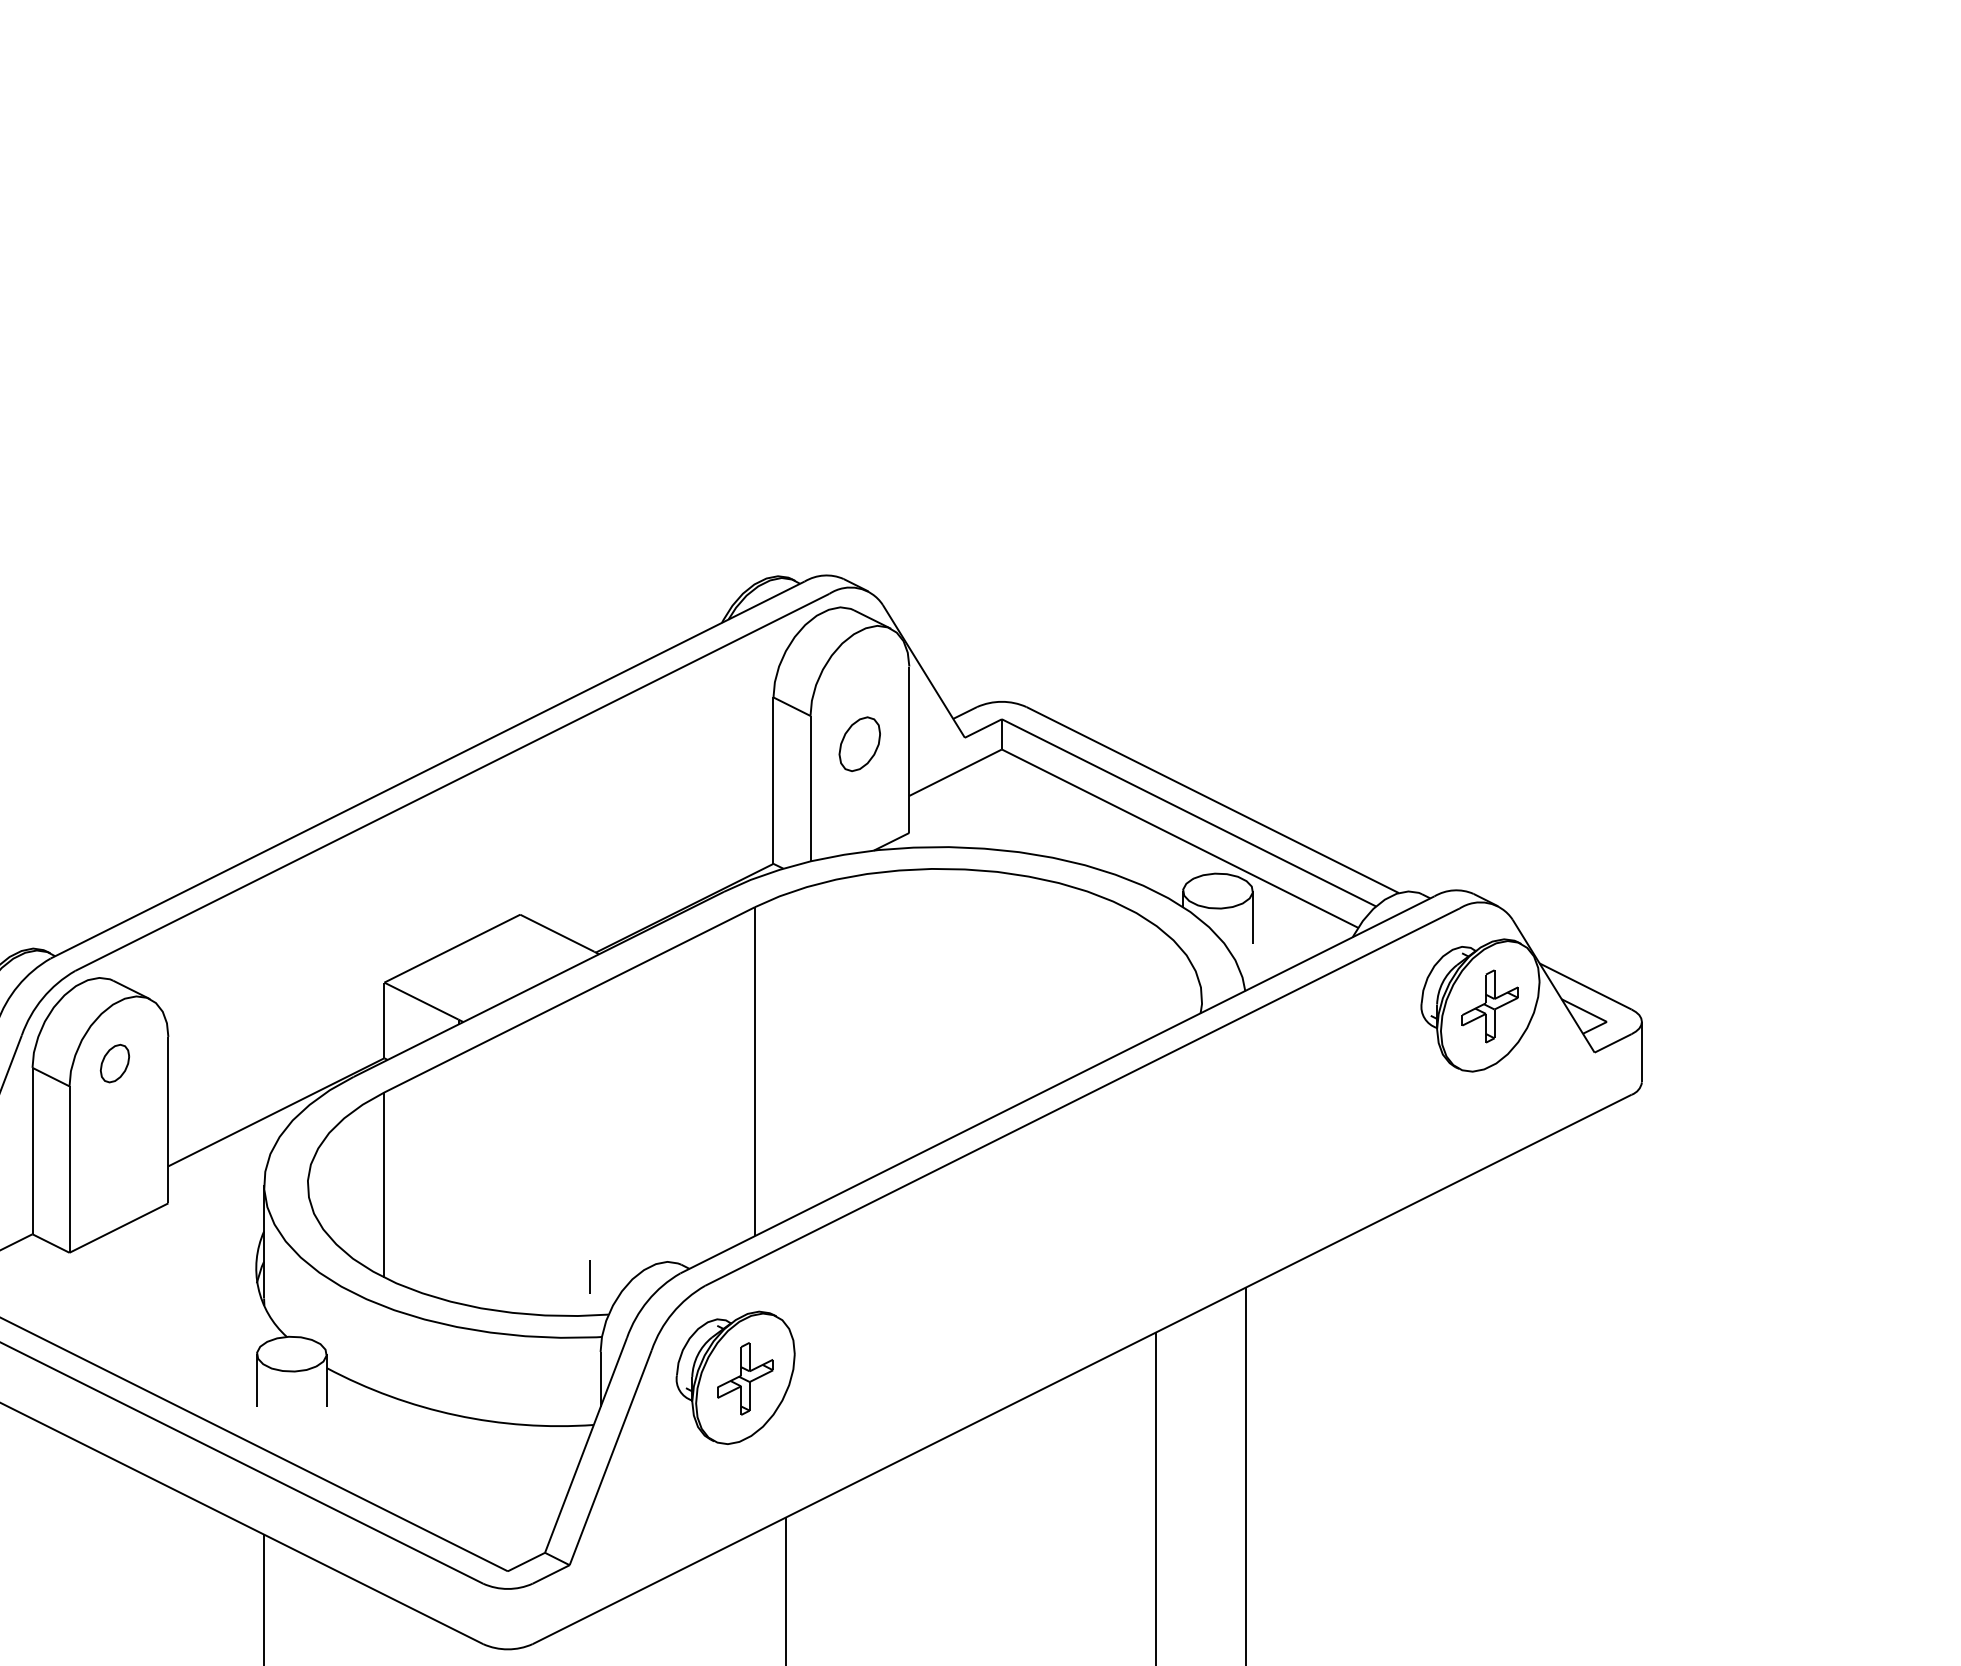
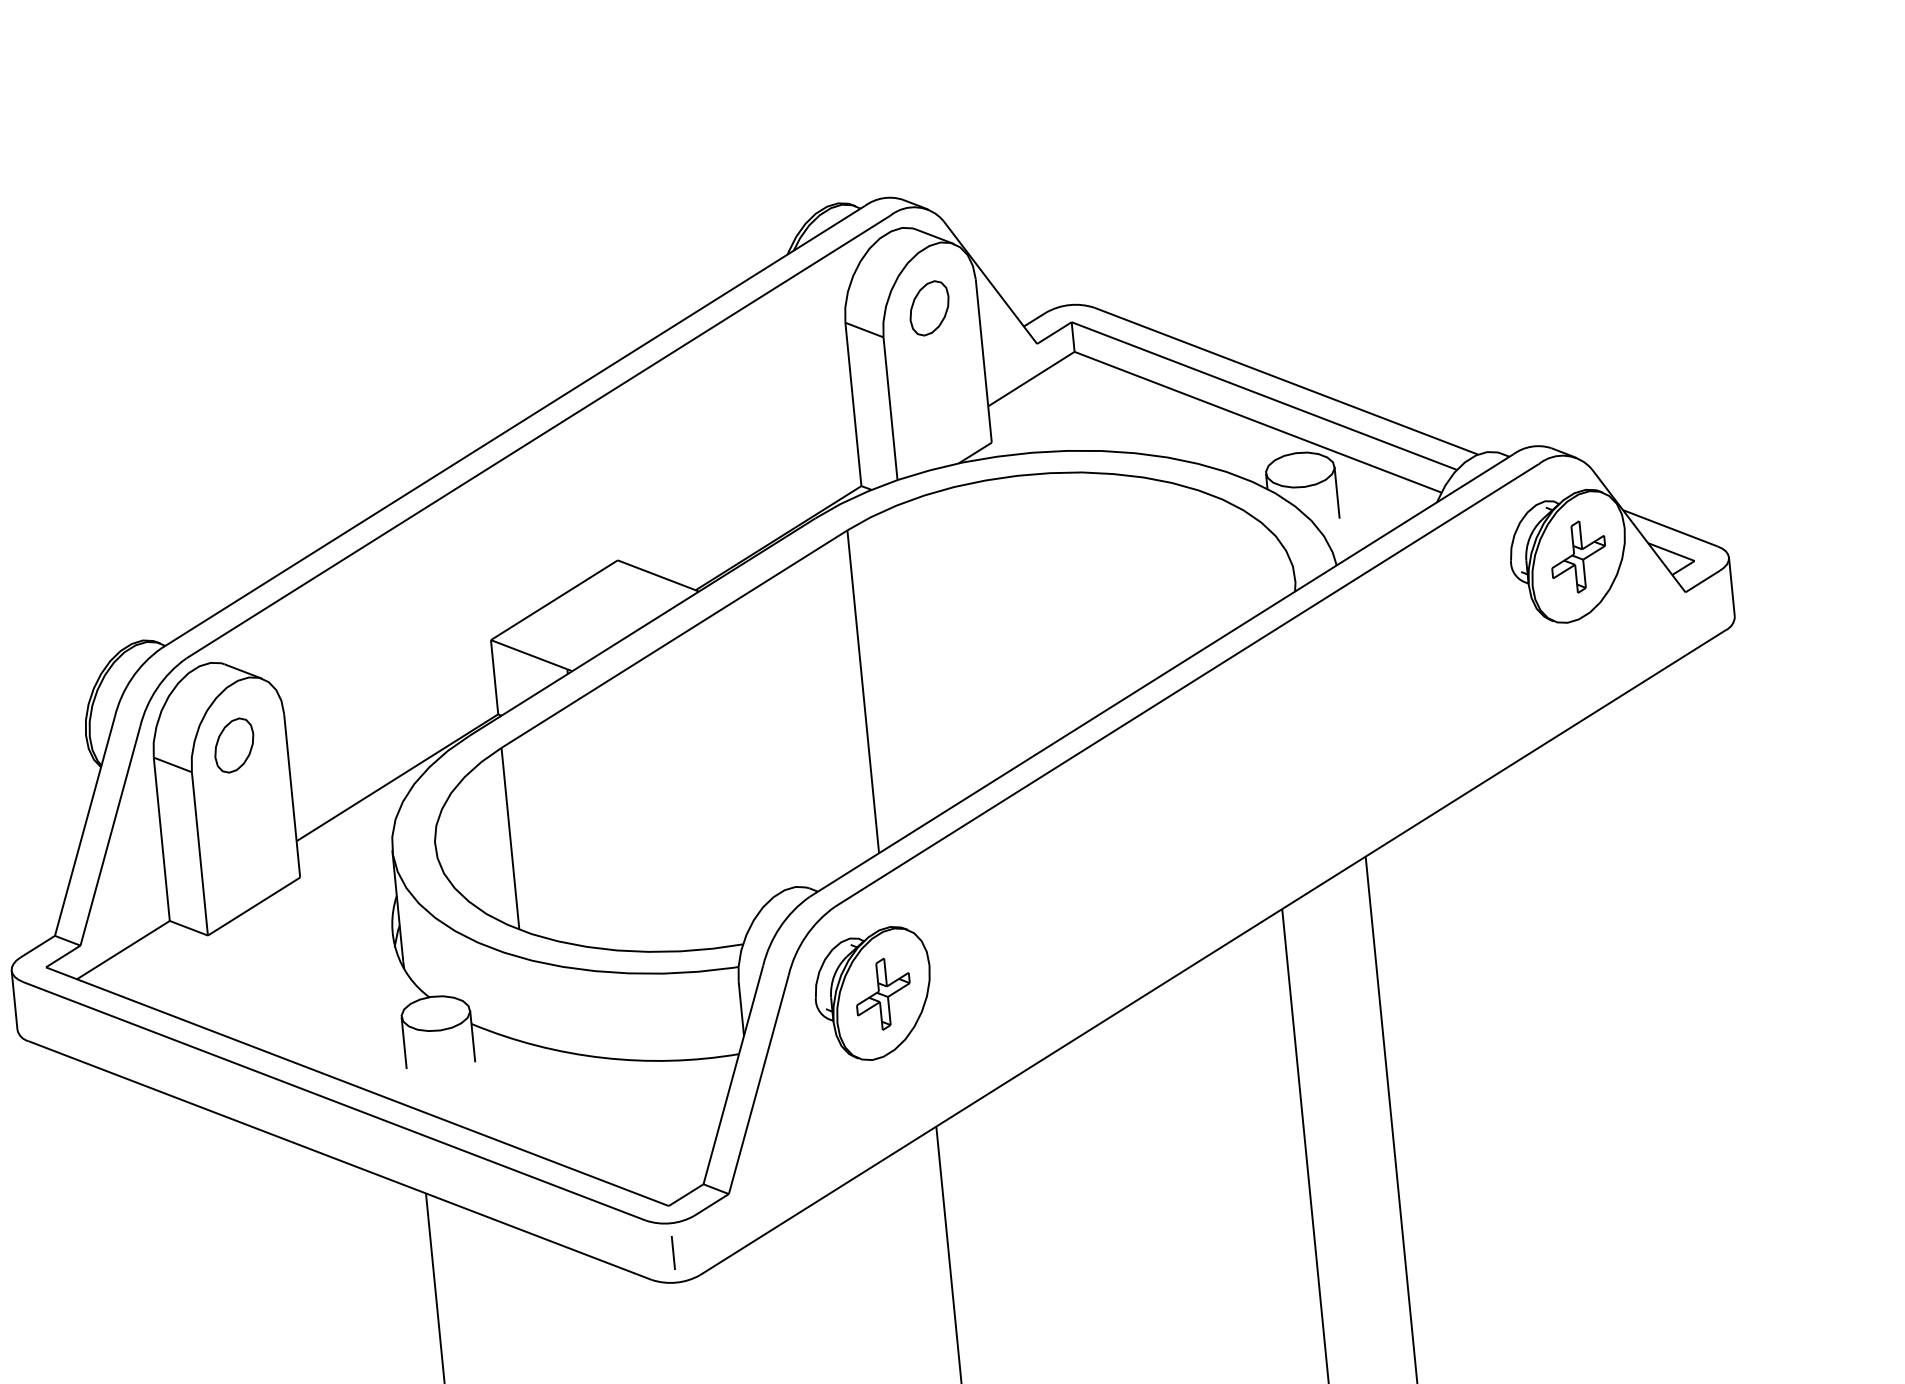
part: (859, 743) -> (929, 307), moved
part: (114, 1063) -> (233, 745), size x1.43
line: (589, 1276) -> (672, 1252), moved

